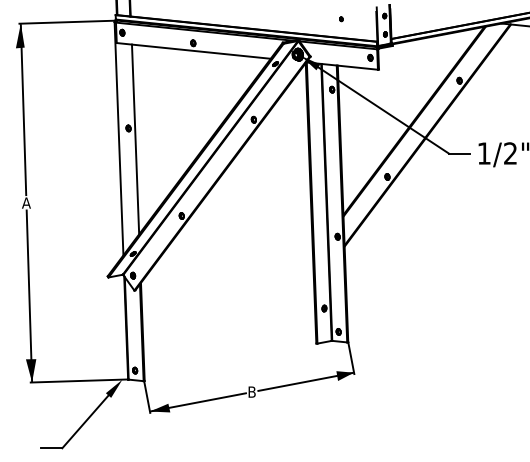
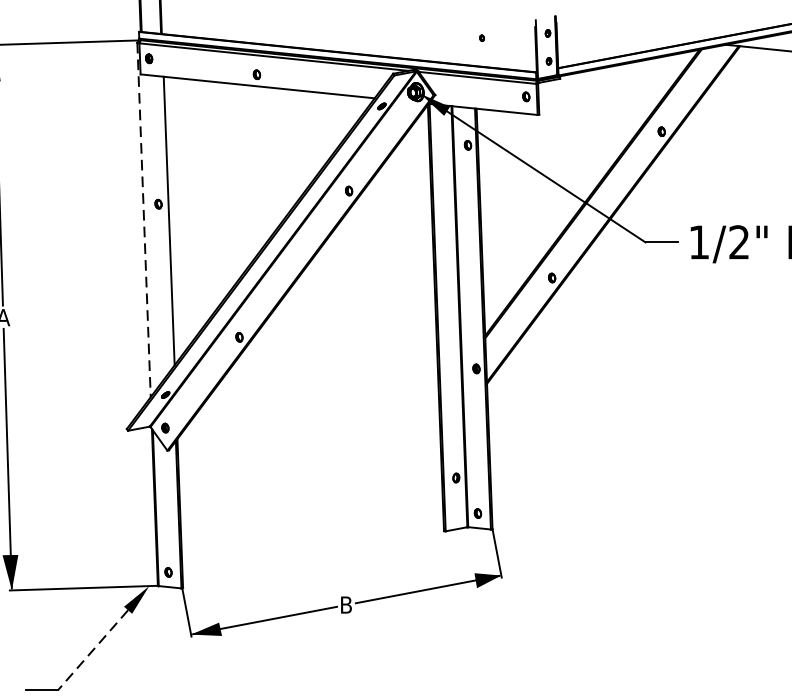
line: (119, 138) -> (144, 219), solid -> dashed
line: (85, 422) -> (93, 651), solid -> dashed

